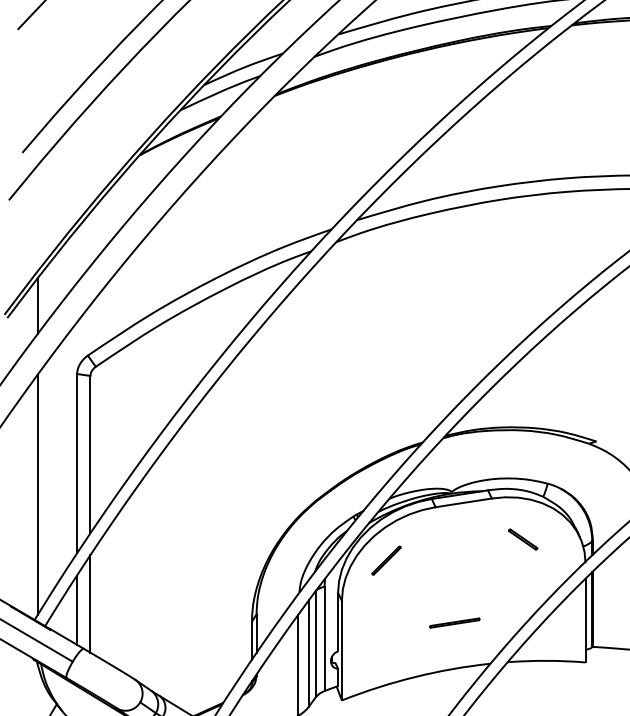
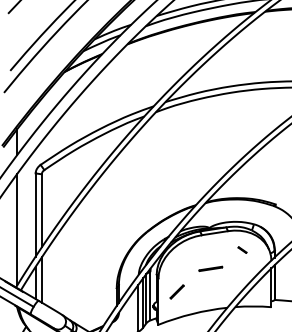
part: (523, 538) -> (242, 249), size x0.6
line: (385, 559) -> (176, 291), moved
line: (454, 622) -> (210, 268), moved

